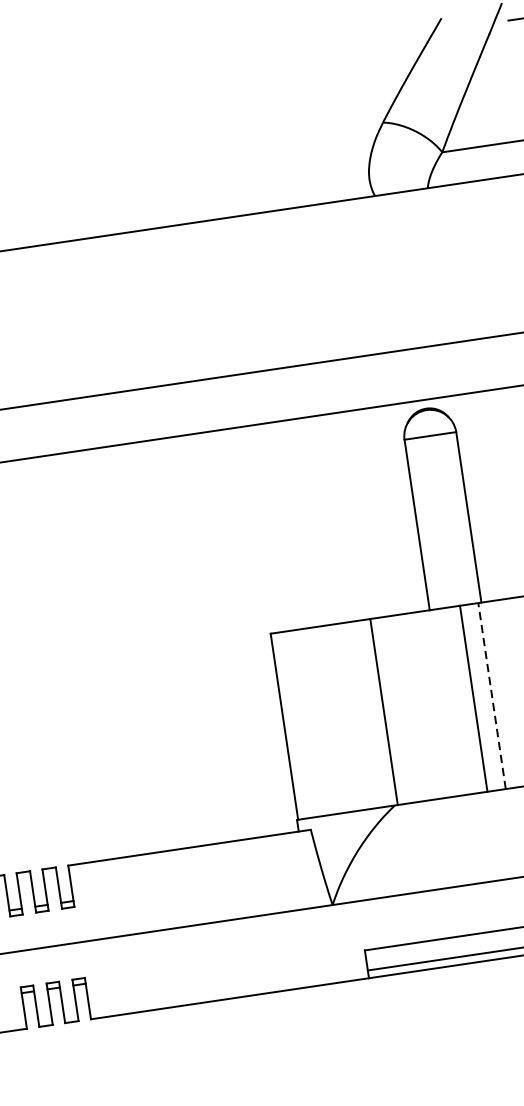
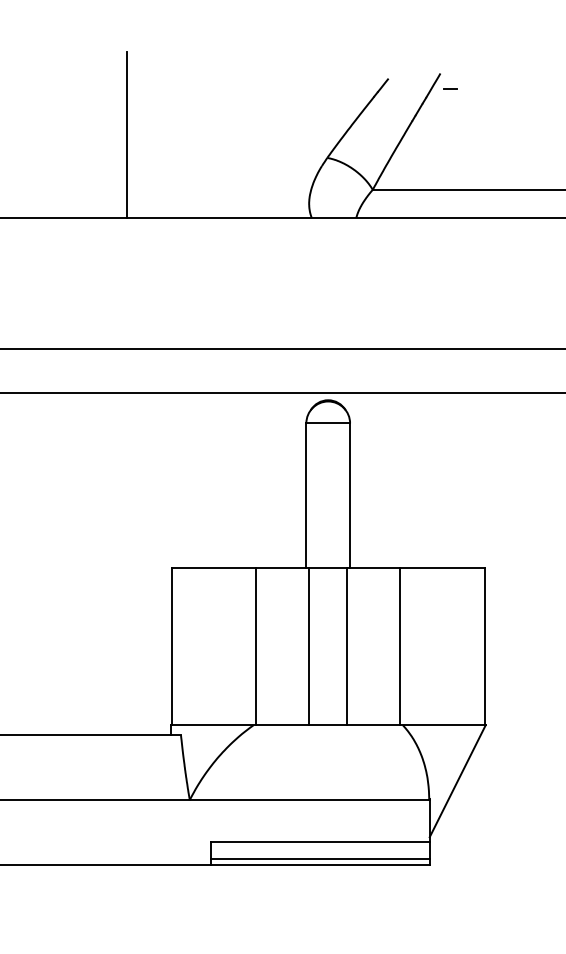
line: (141, 129) -> (126, 134), added
line: (492, 696) -> (347, 646), dashed -> solid
line: (473, 698) -> (308, 646), moved

